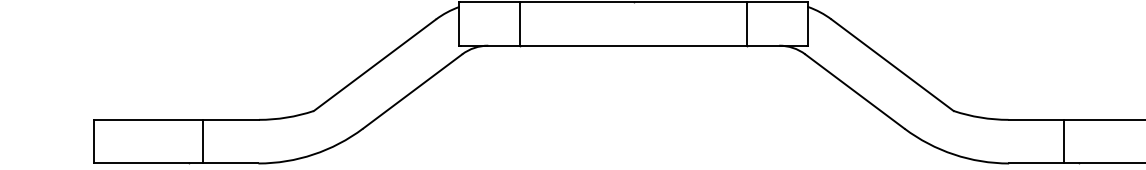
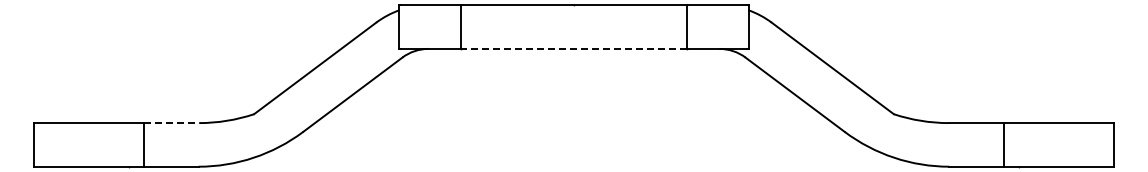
line: (633, 45) -> (573, 48), solid -> dashed
line: (231, 120) -> (171, 123), solid -> dashed

